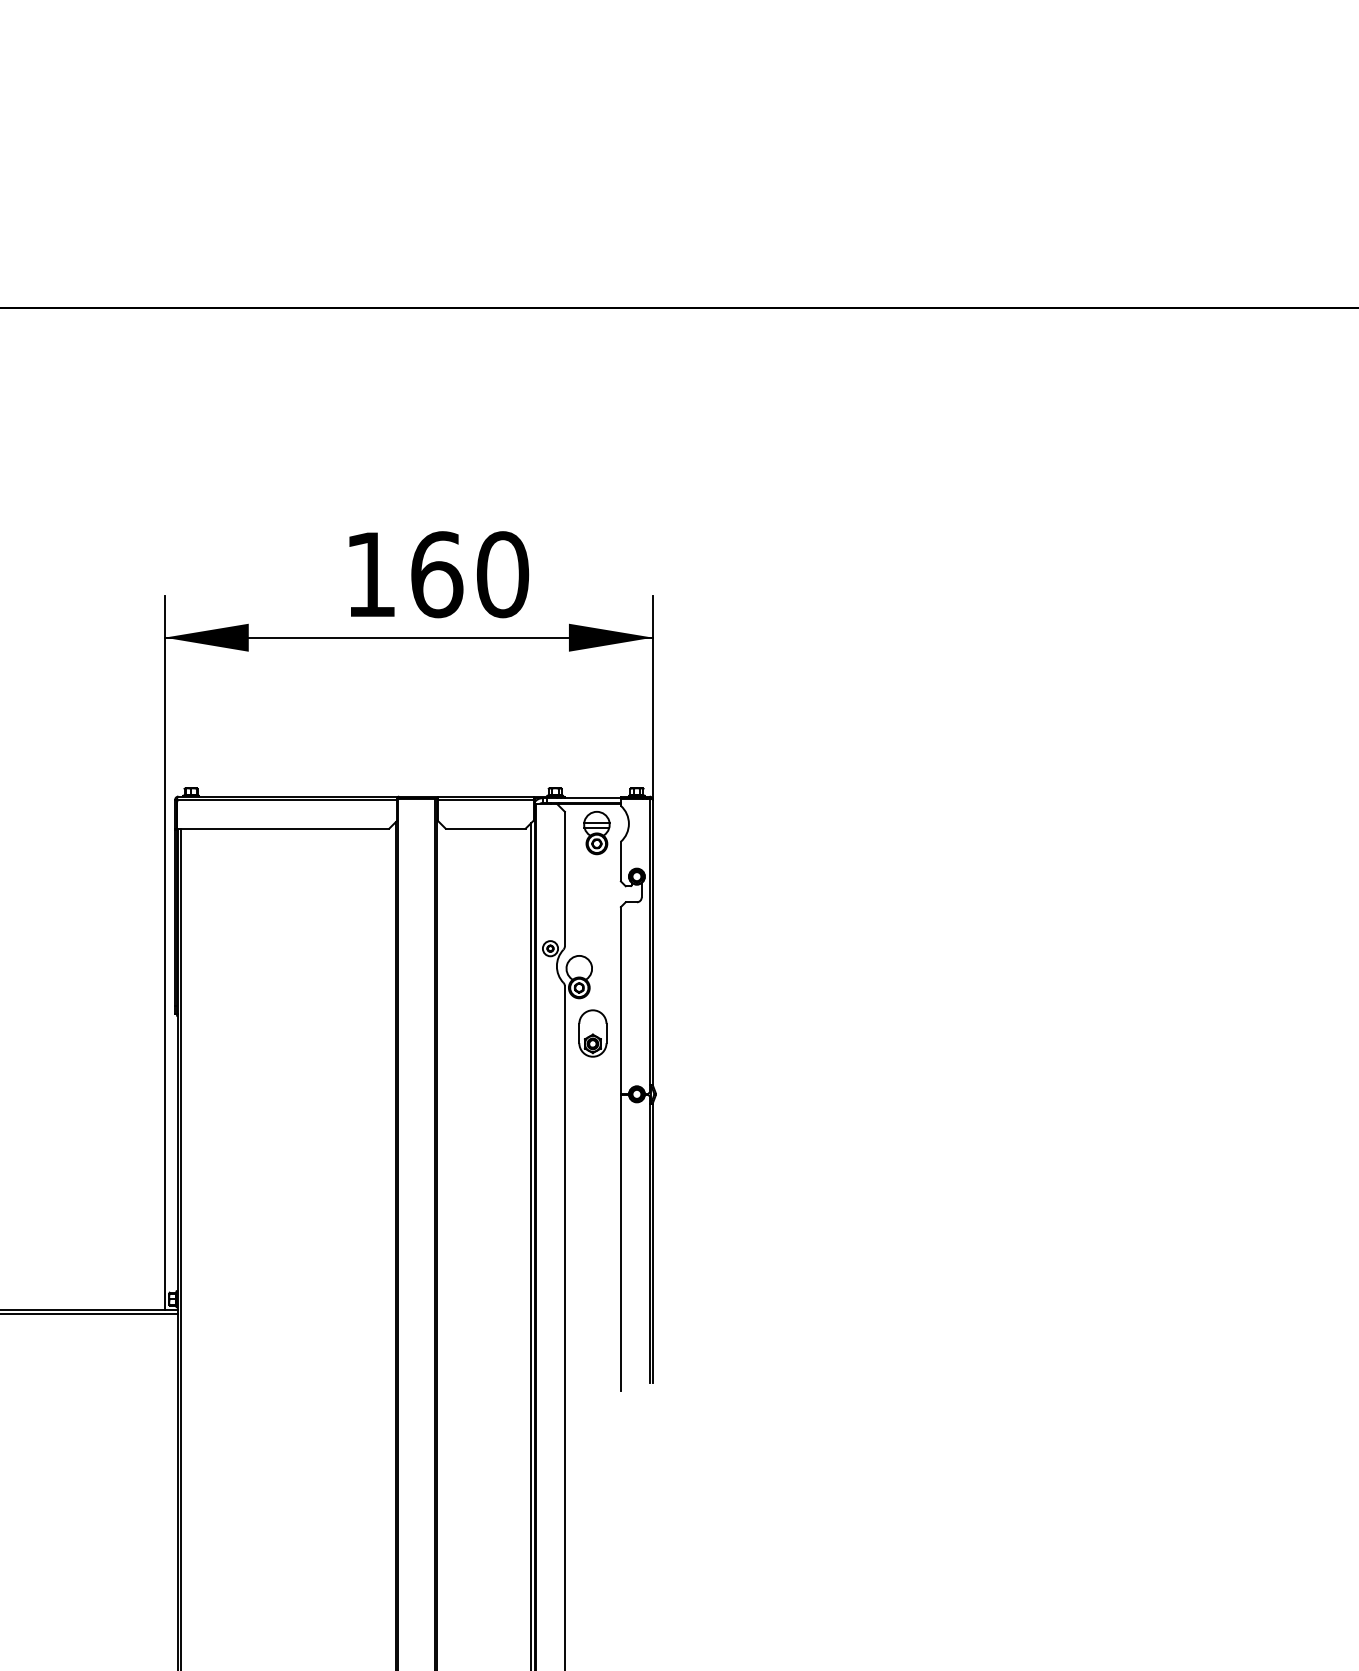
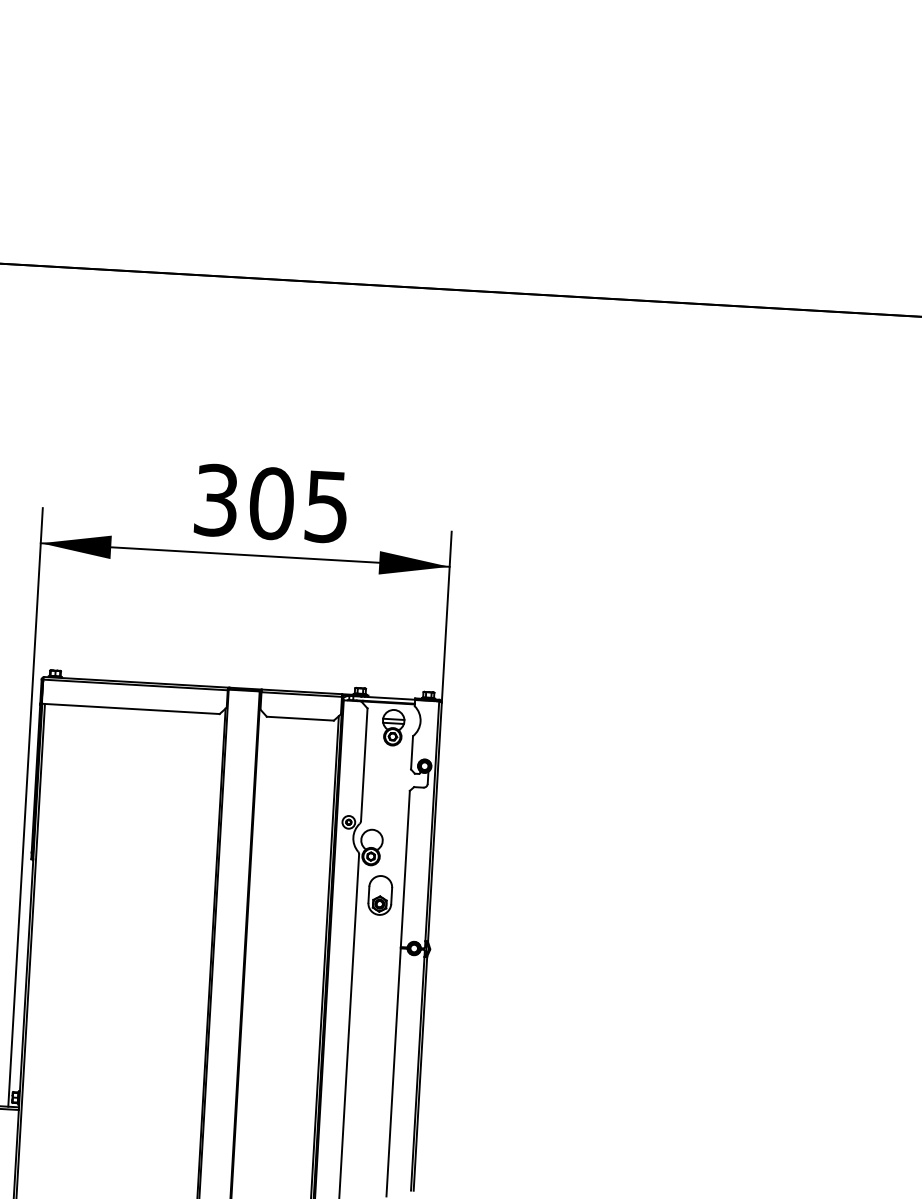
text: (437, 574) -> (272, 503), 160 -> 305

